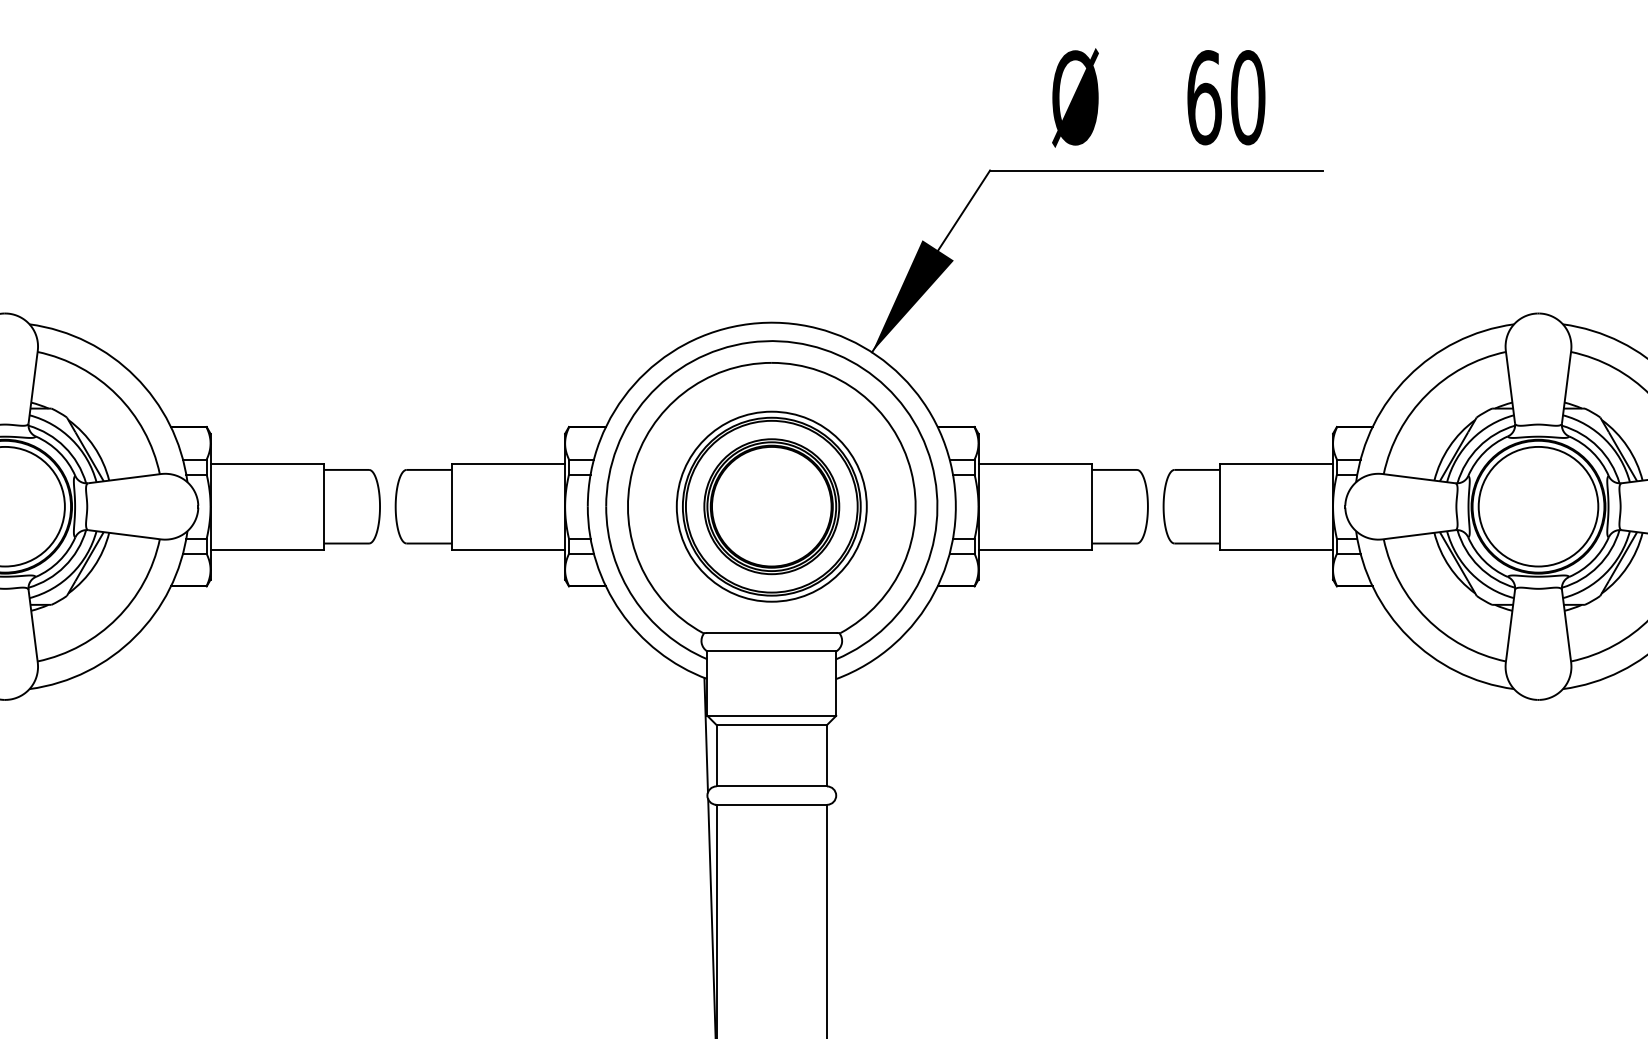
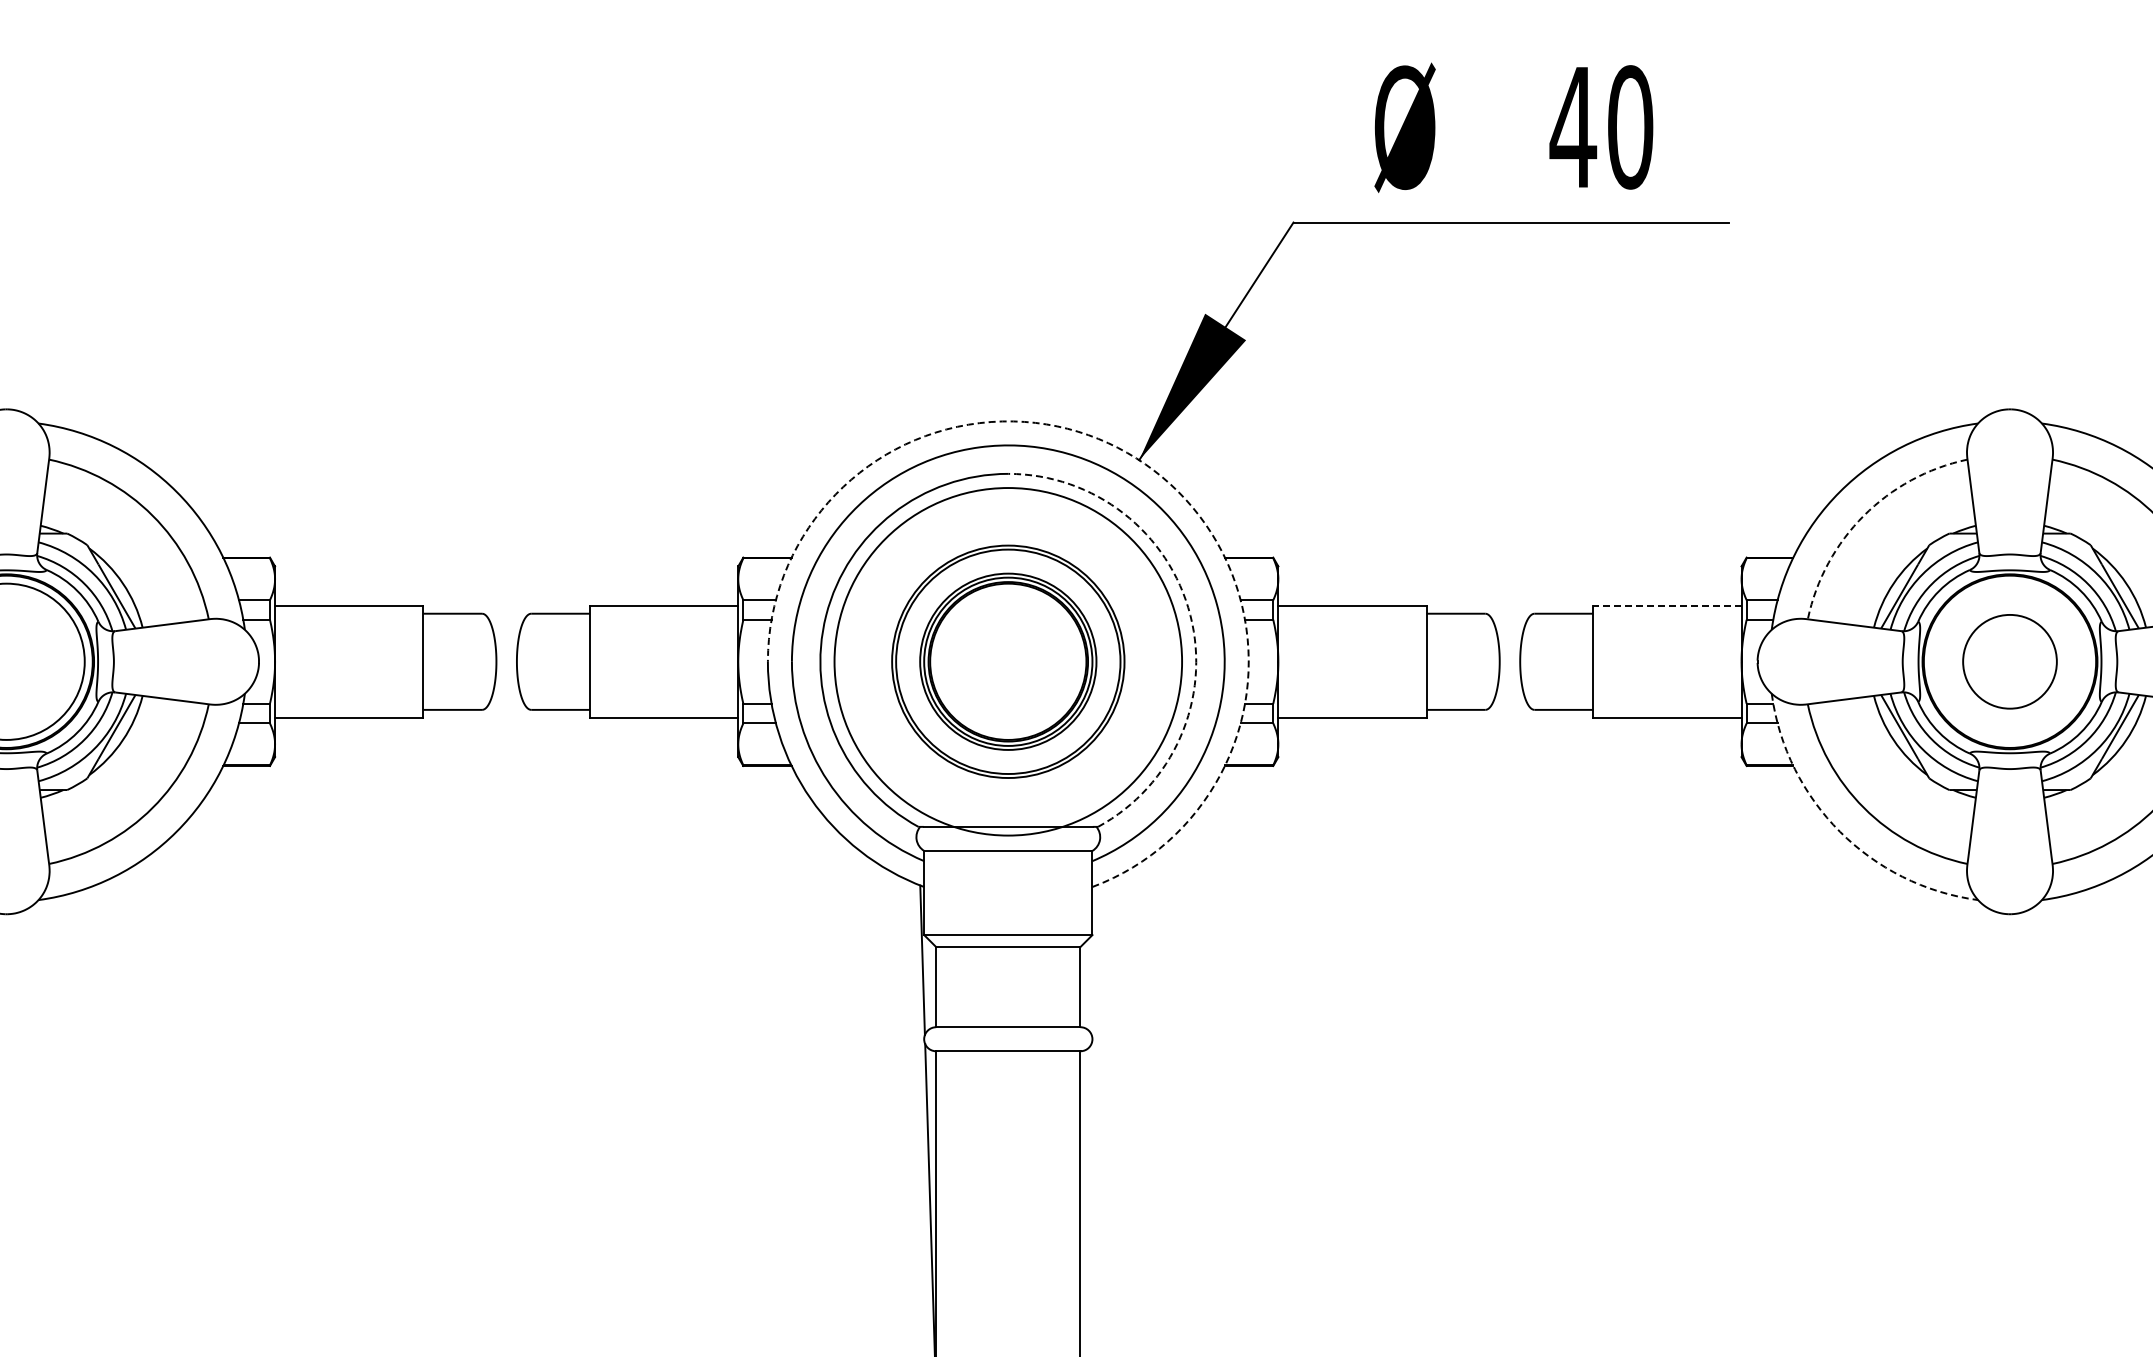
text: (1204, 97) -> (1573, 127), 60 -> 40
arc: (876, 355) -> (1145, 464), solid -> dashed
arc: (1426, 394) -> (1863, 515), solid -> dashed
line: (1275, 463) -> (1666, 605), solid -> dashed
arc: (911, 471) -> (1190, 615), solid -> dashed
circle: (771, 506) -> (1008, 661), size x1.4
circle: (1538, 506) -> (2009, 661), size x0.6
arc: (1408, 636) -> (1840, 831), solid -> dashed

